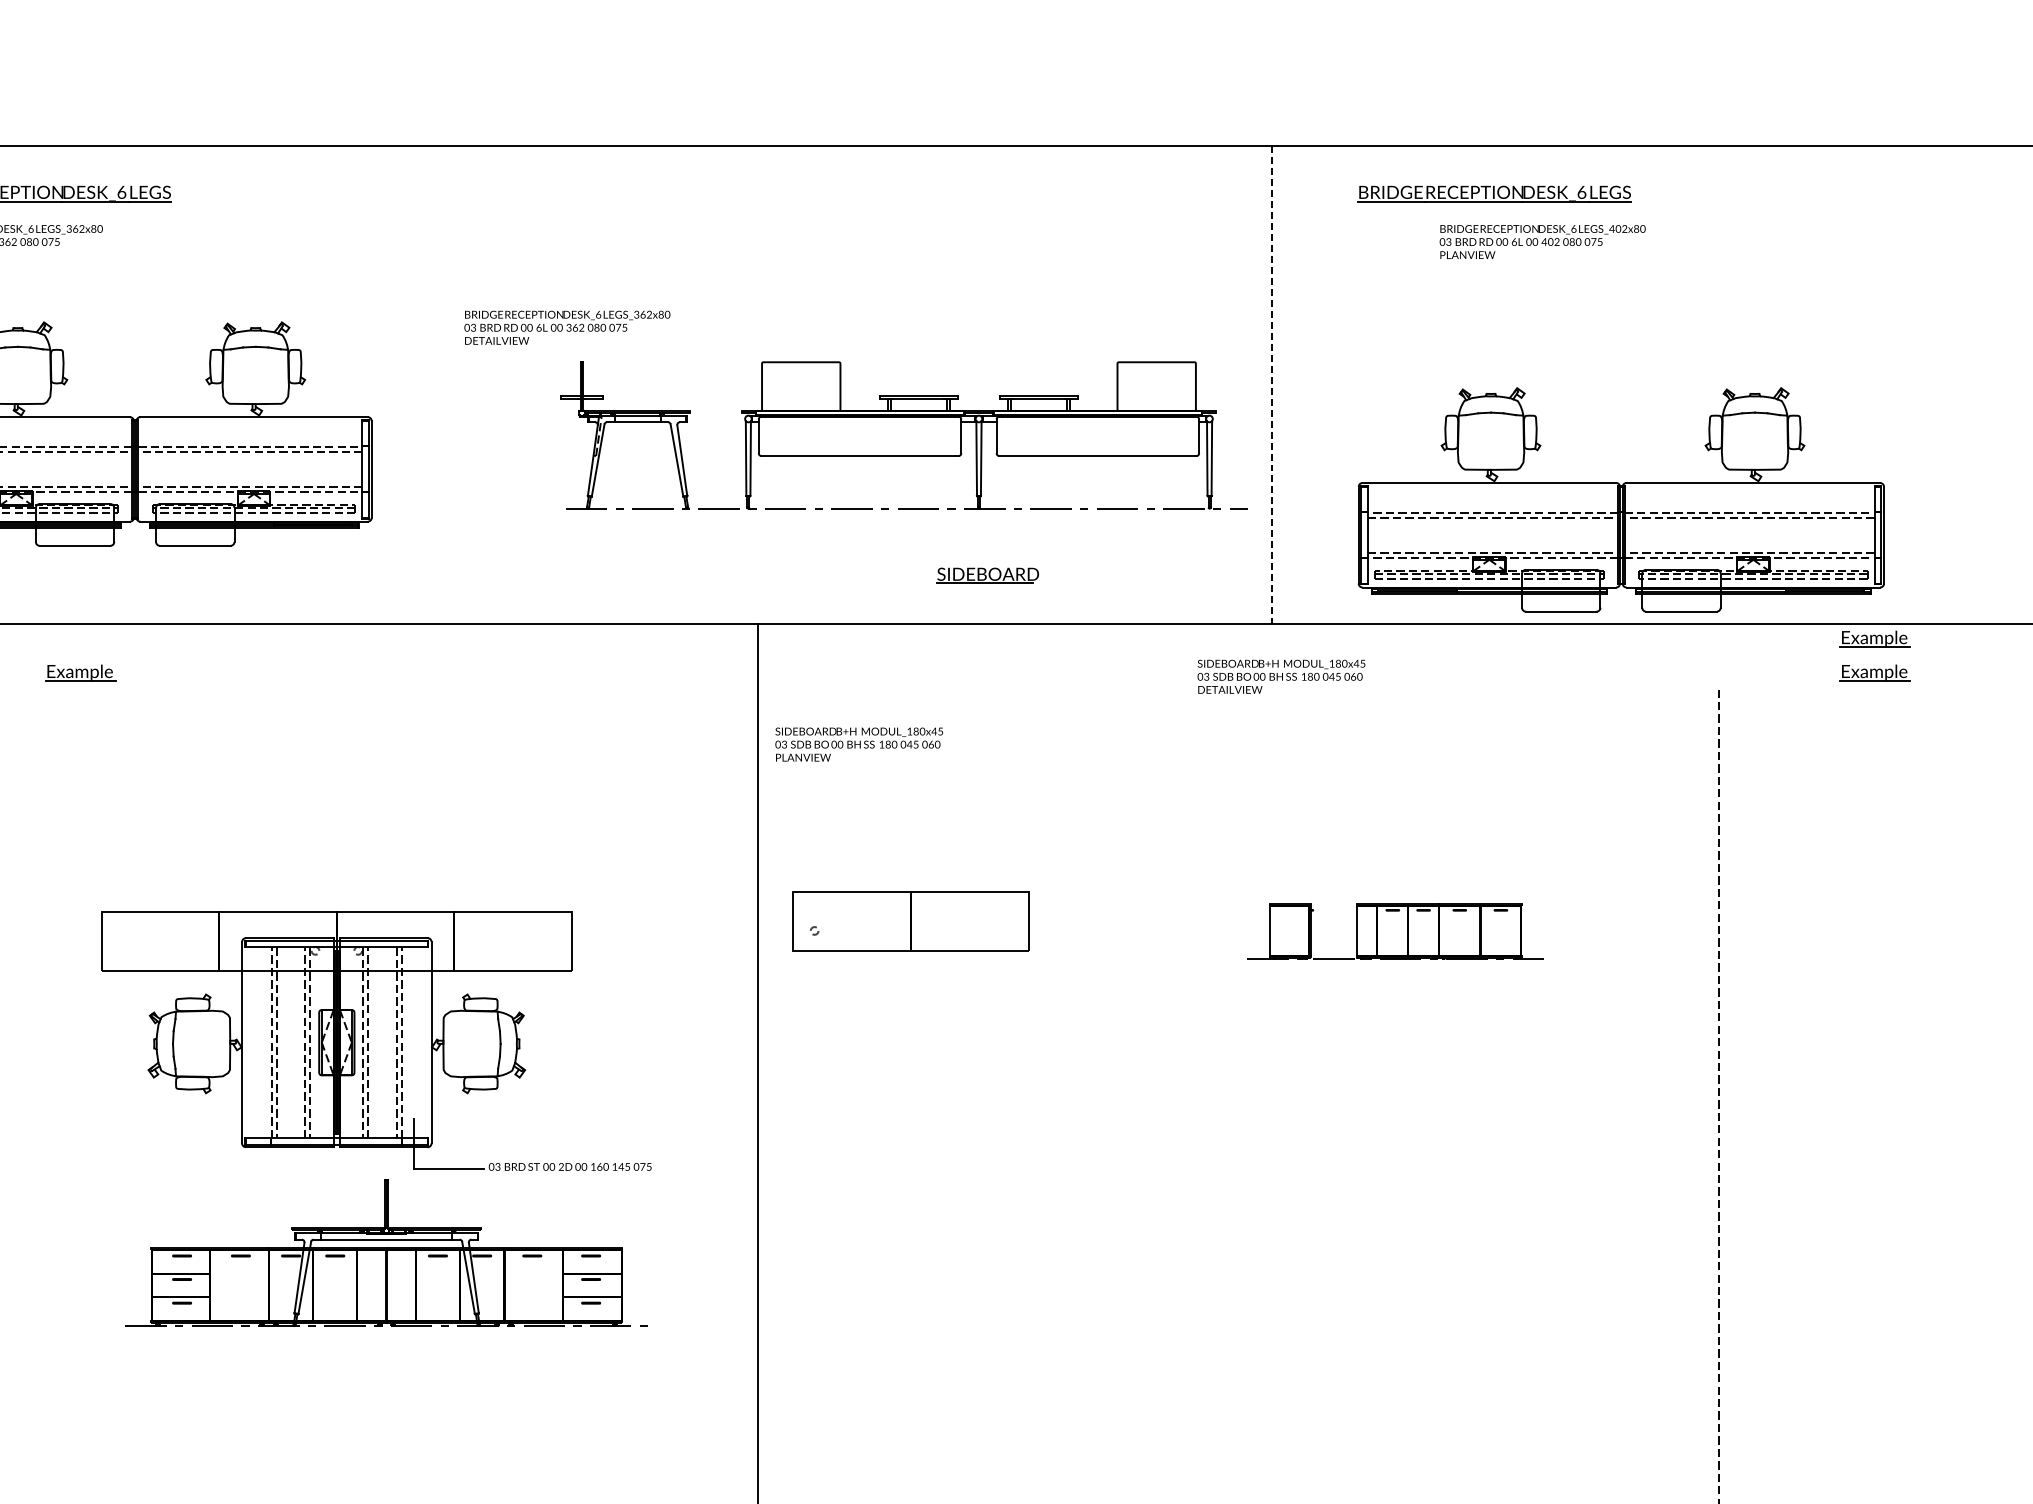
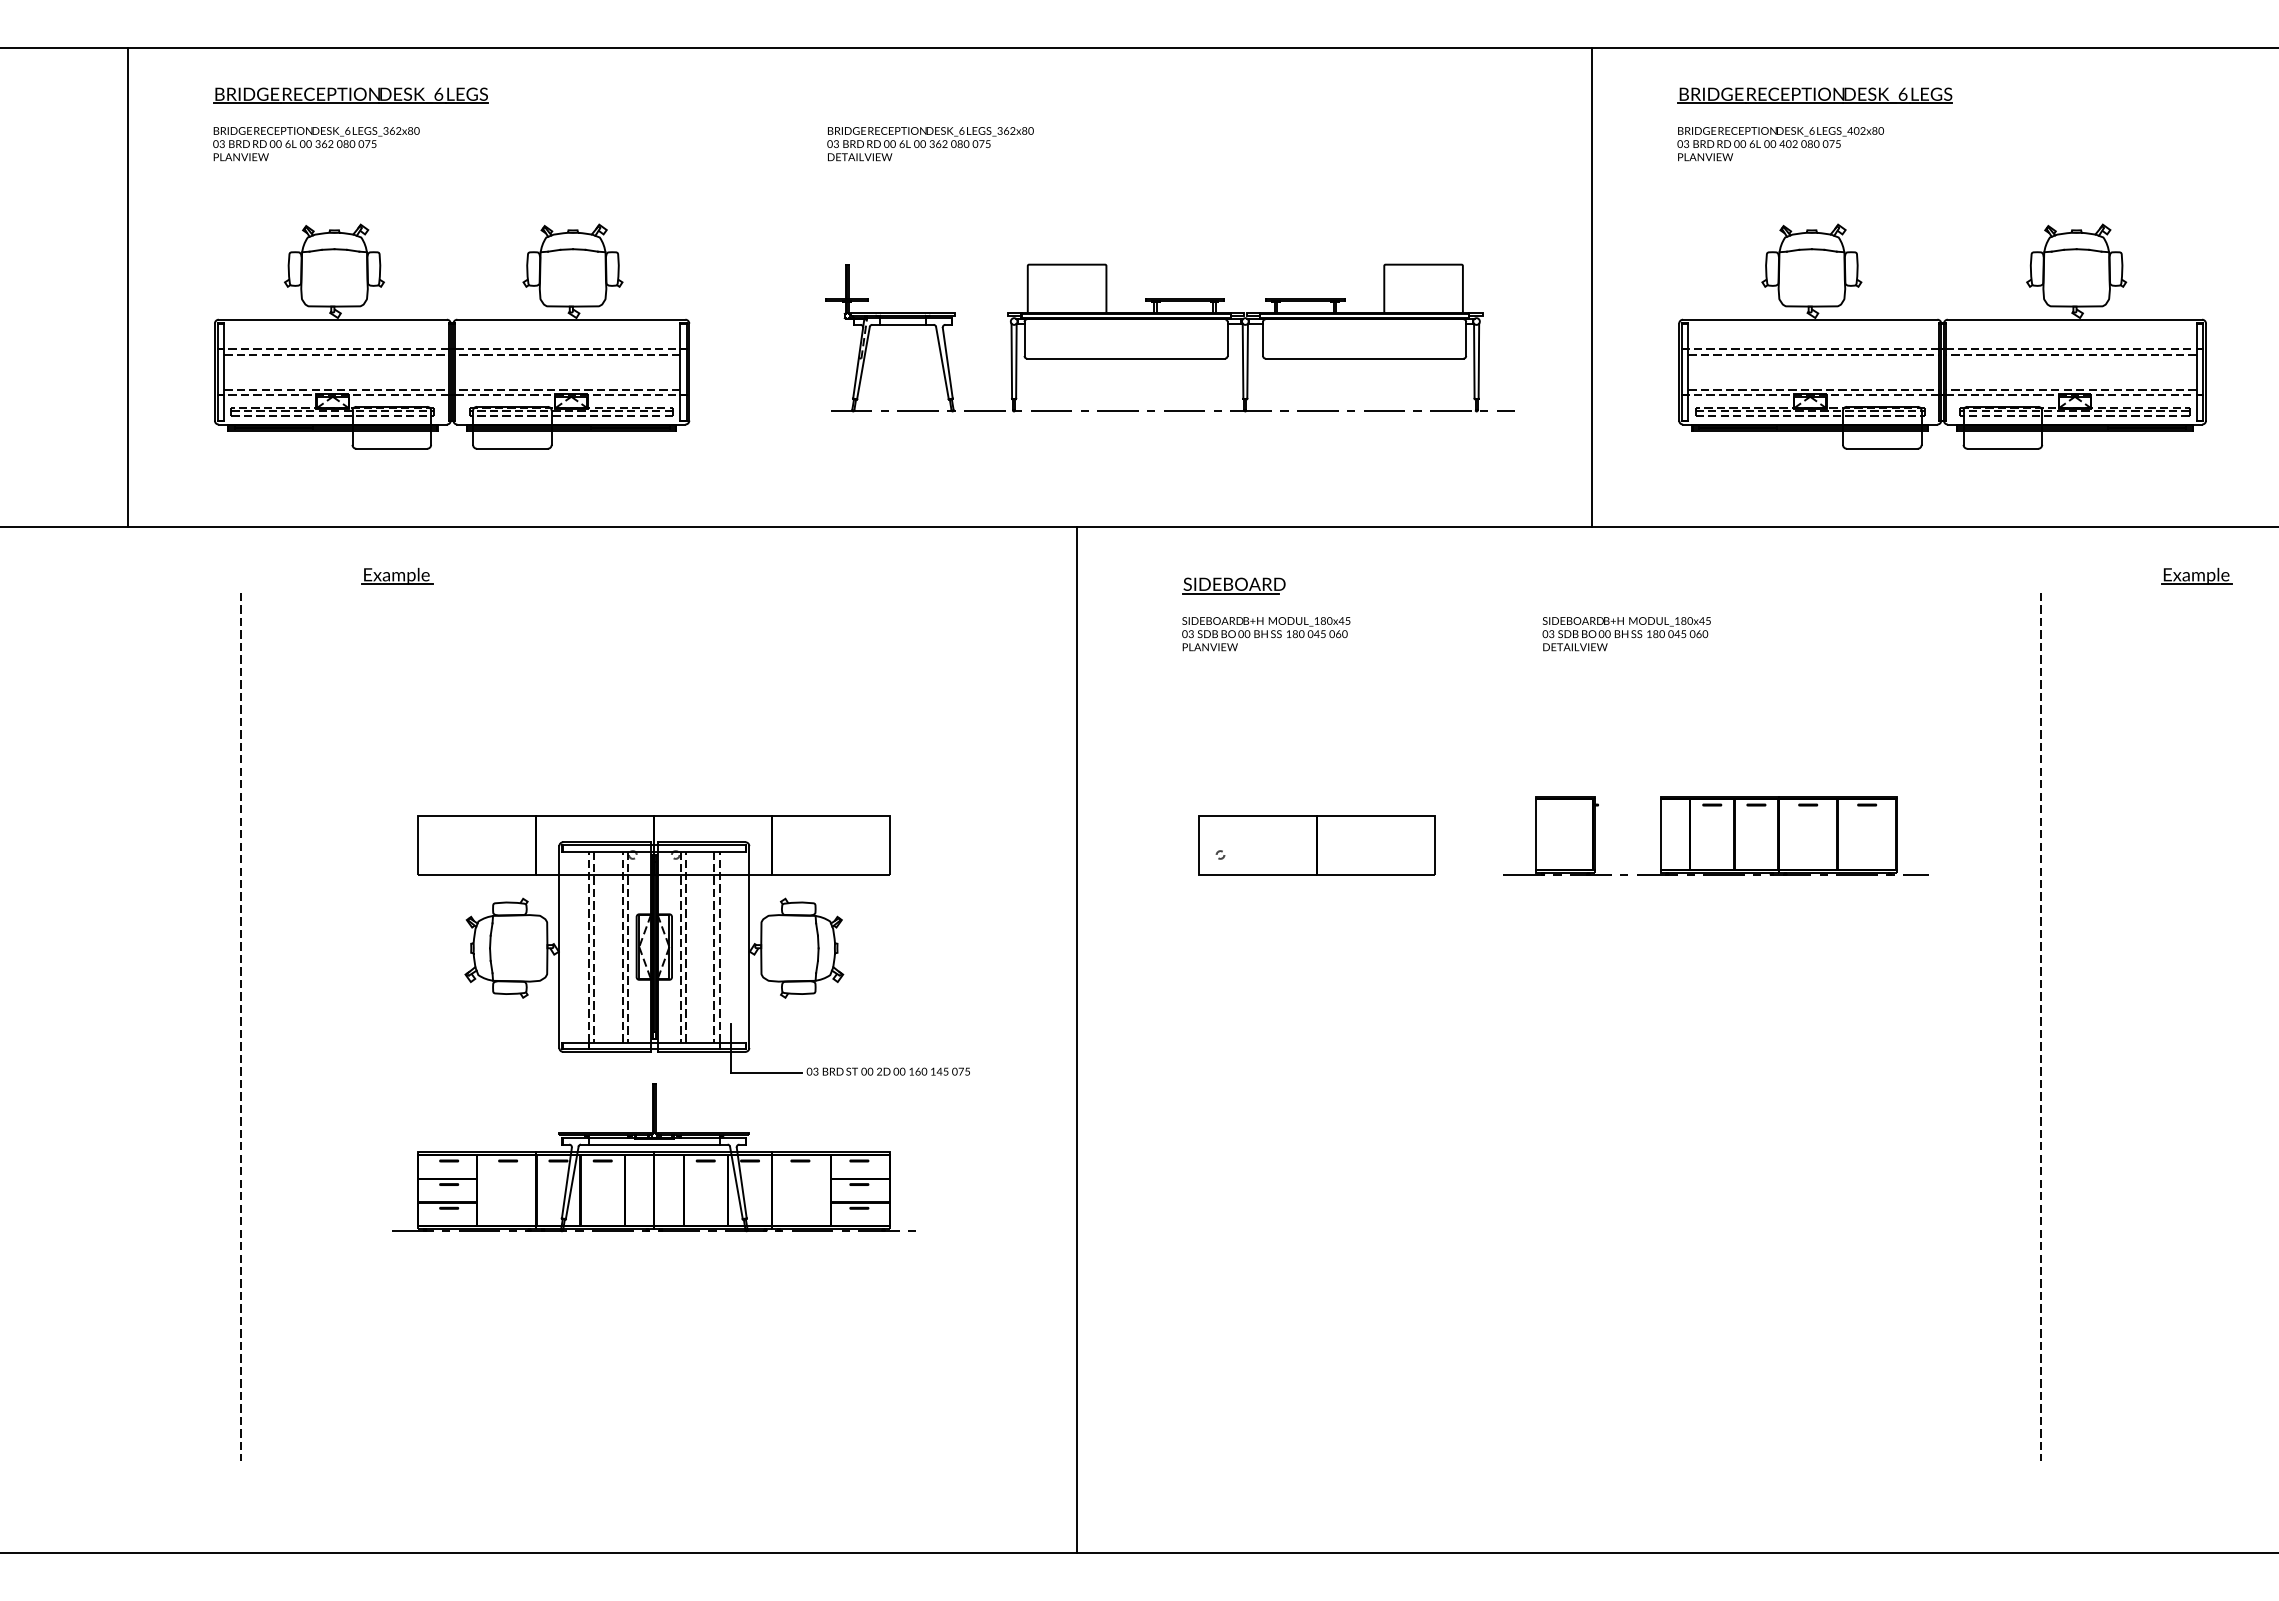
text: (1542, 242) -> (1780, 144), moved
text: (567, 328) -> (930, 144), moved
line: (1272, 385) -> (1592, 287), dashed -> solid
part: (903, 434) -> (1169, 337), moved
part: (1621, 499) -> (1942, 336), moved
part: (987, 575) -> (1233, 585), moved
part: (1874, 638) -> (2196, 541), removed
text: (1281, 677) -> (1626, 634), moved
text: (859, 744) -> (1266, 634), moved
part: (910, 921) -> (1316, 845), moved
part: (1394, 931) -> (1715, 835), size x1.43
part: (385, 1252) -> (653, 1157), moved

